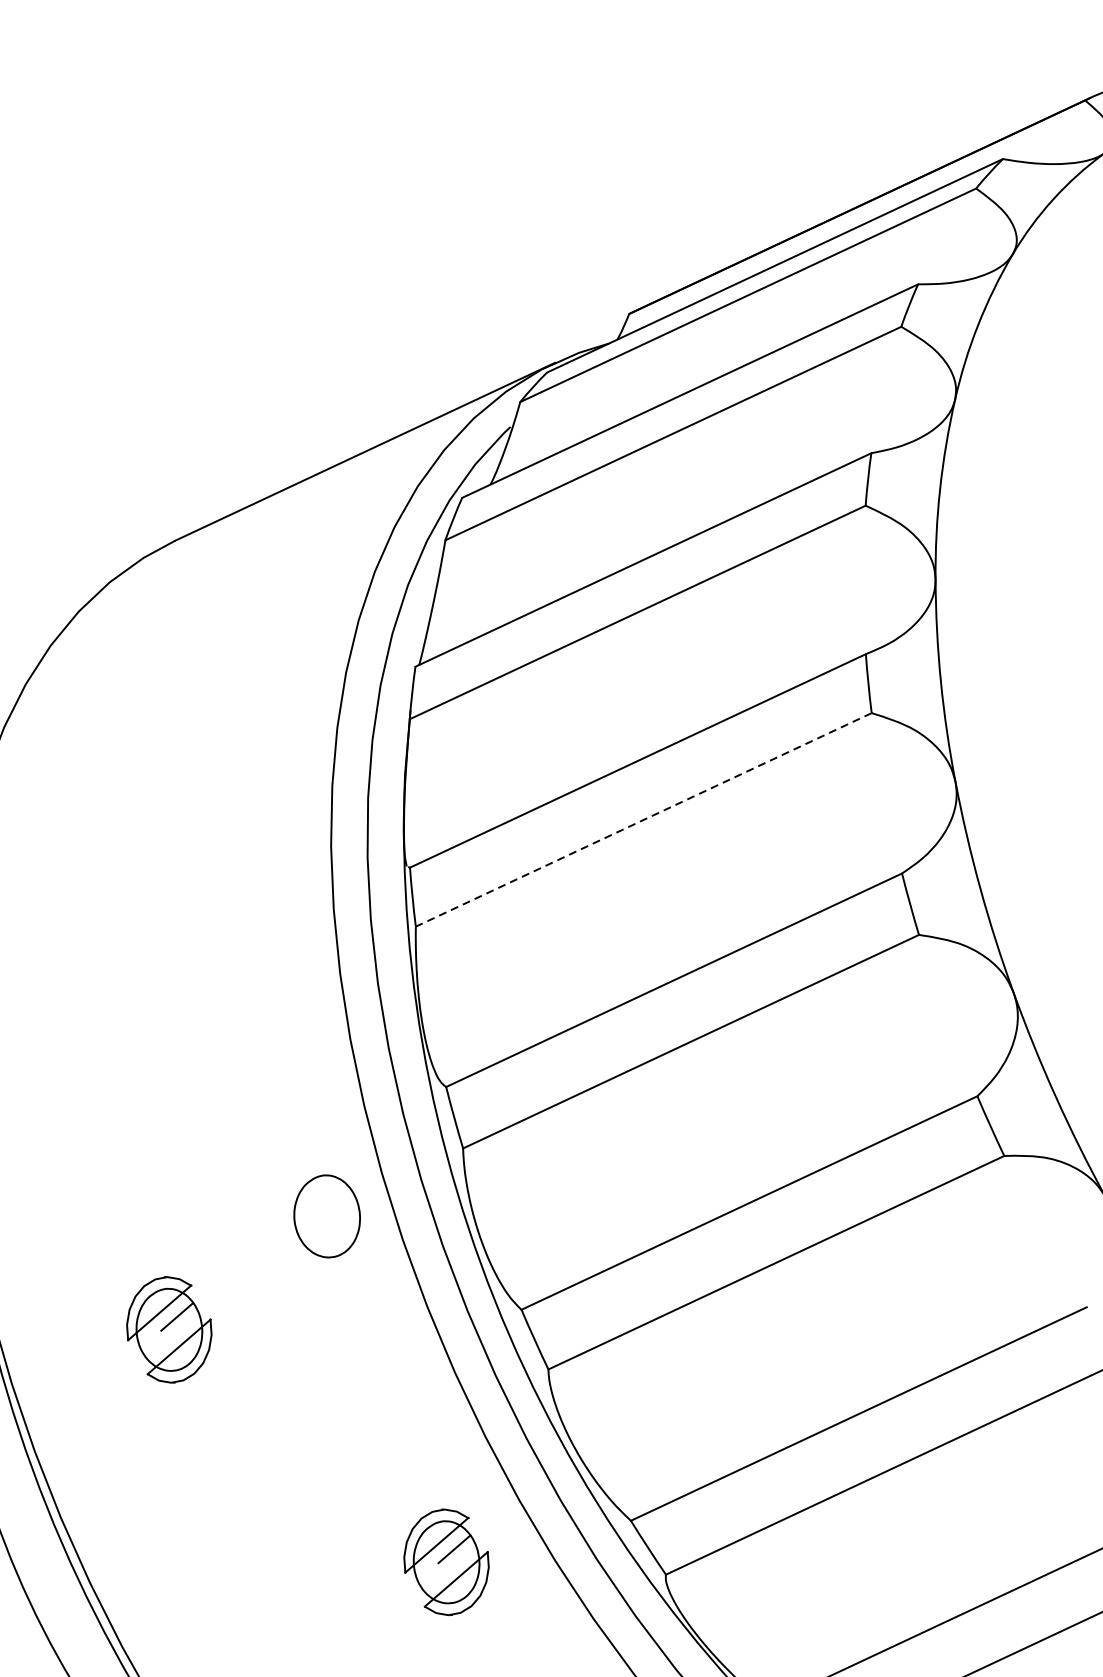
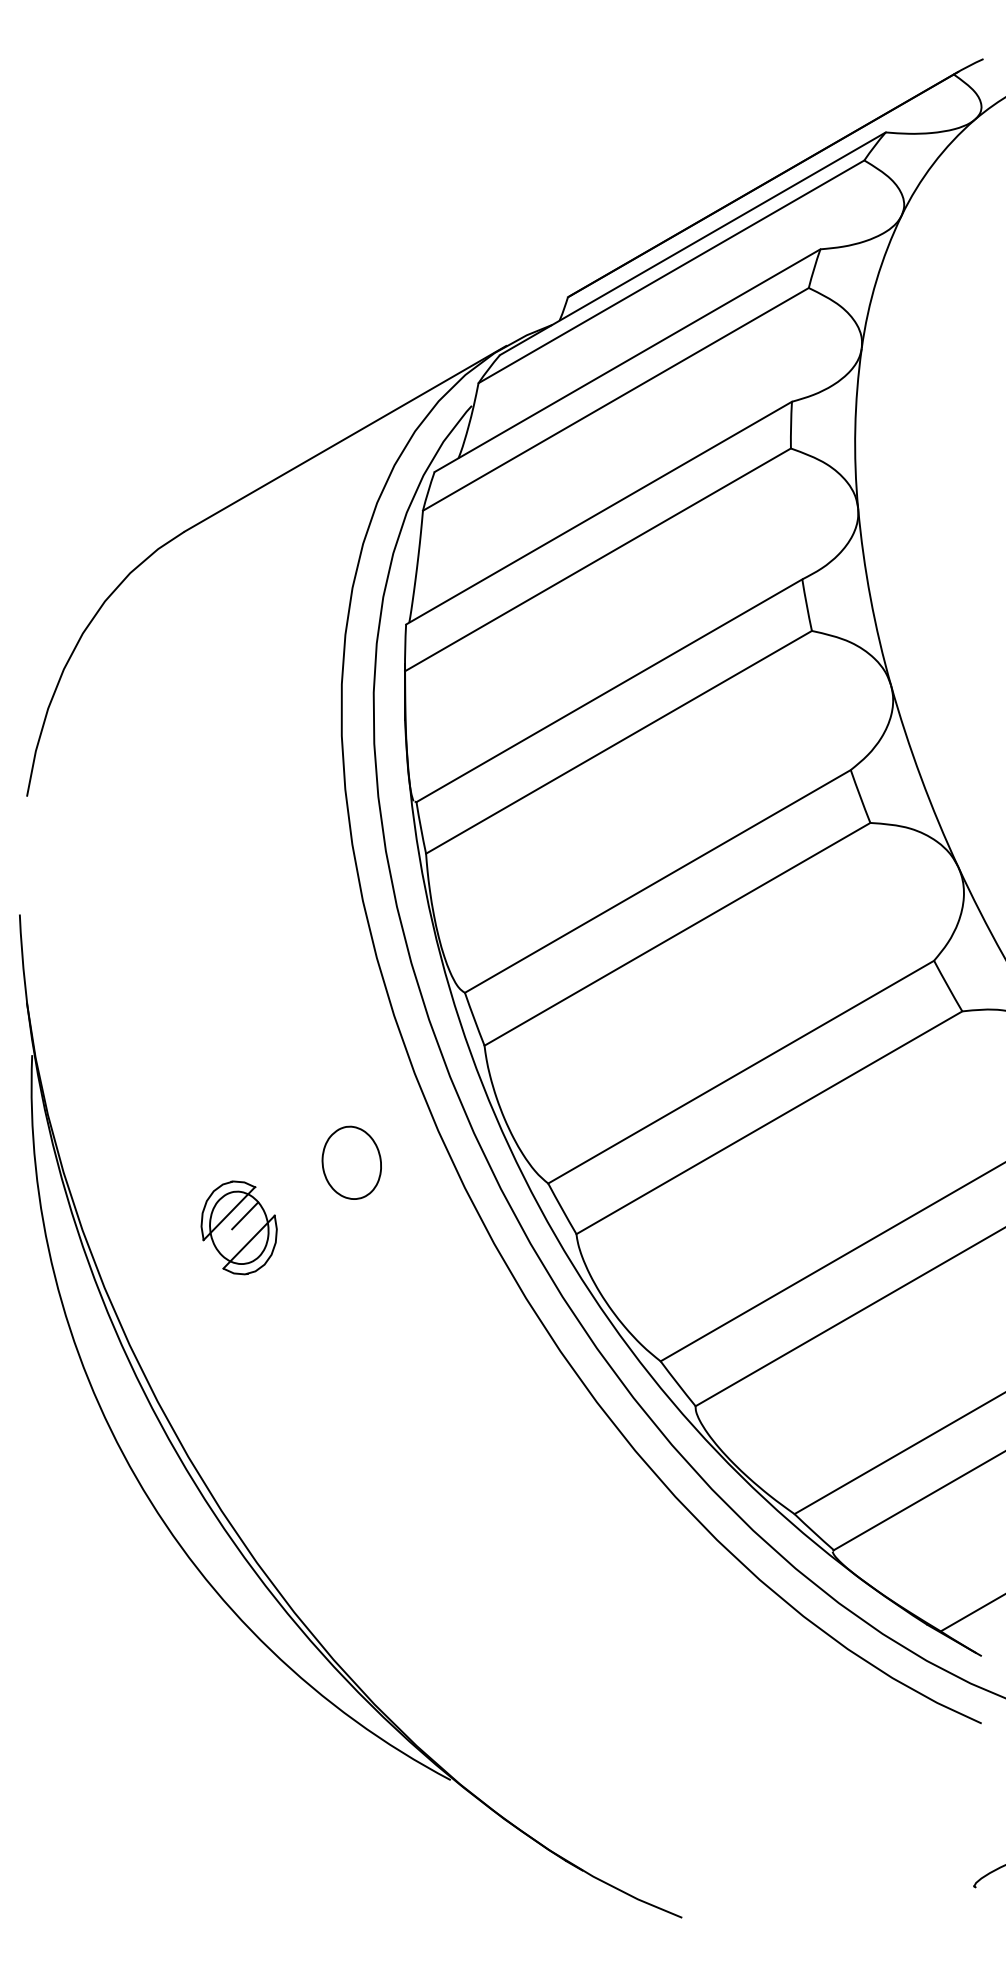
line: (644, 820) -> (619, 742), dashed -> solid
part: (326, 1215) -> (351, 1162), moved
part: (445, 1561) -> (500, 1411), removed

